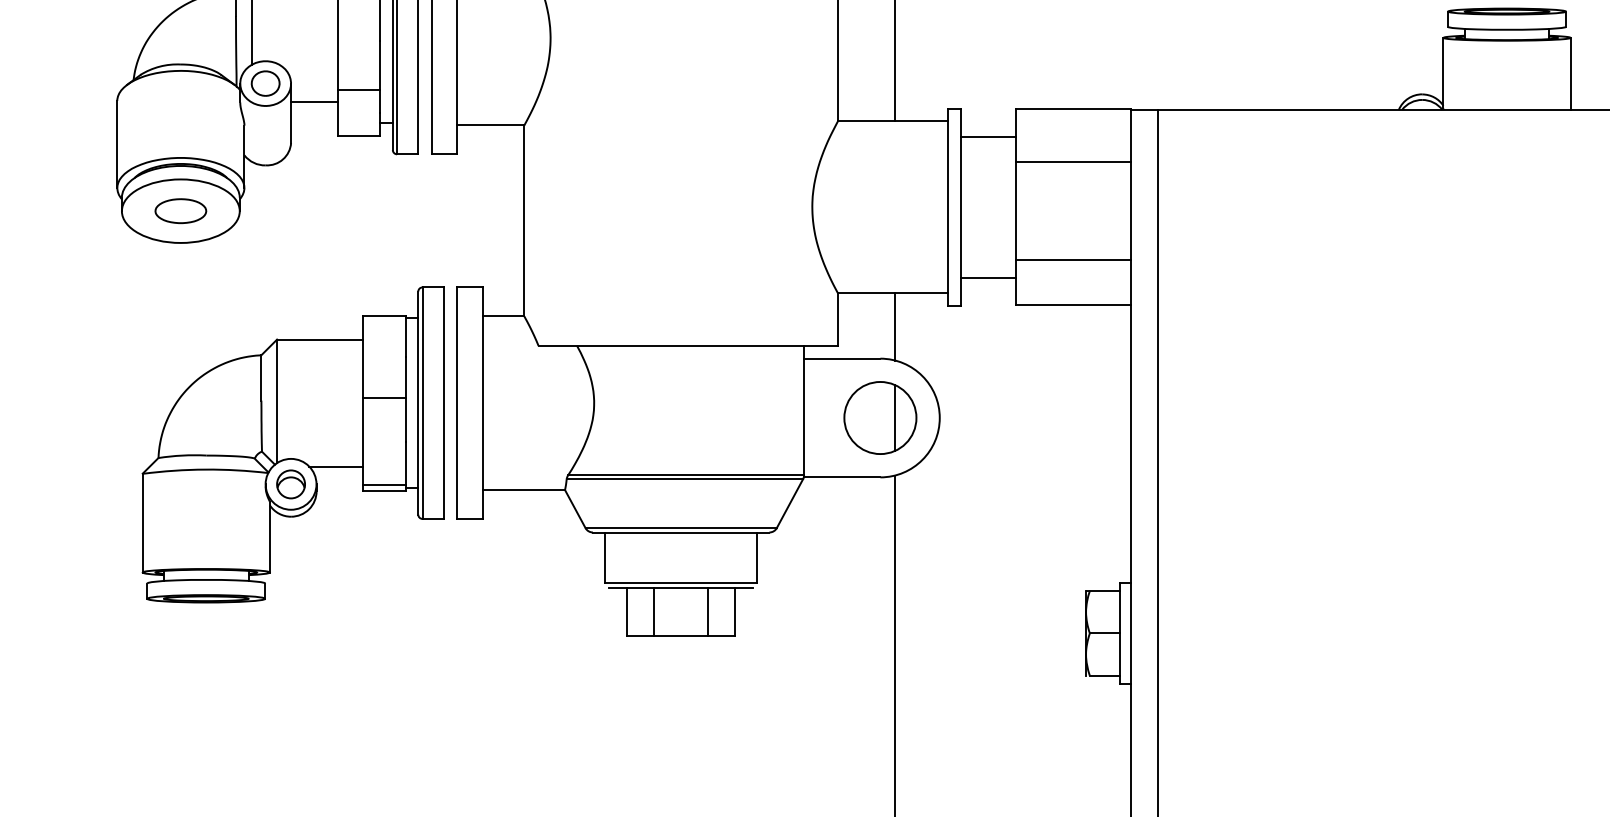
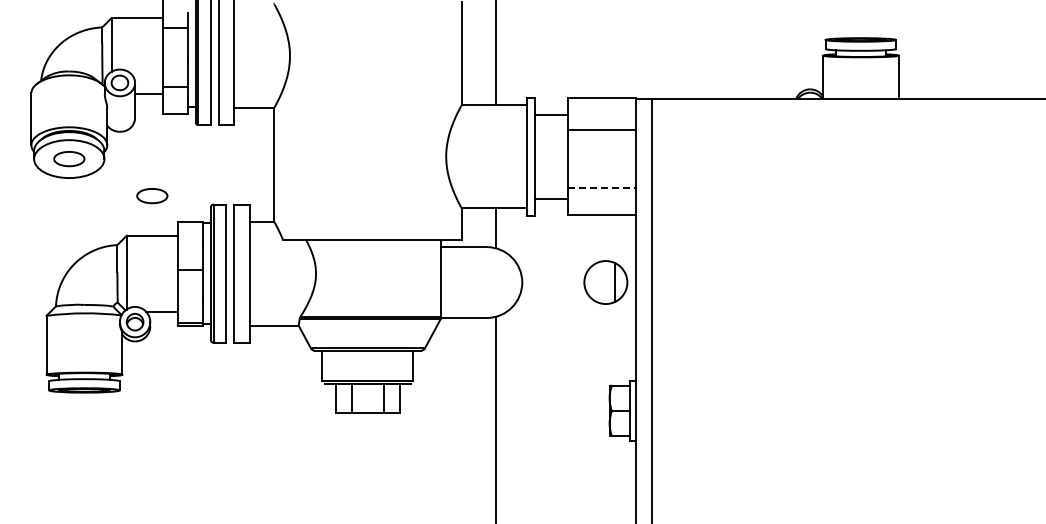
line: (1074, 260) -> (602, 188), solid -> dashed
part: (320, 273) -> (152, 196), added
part: (879, 417) -> (605, 282), moved

